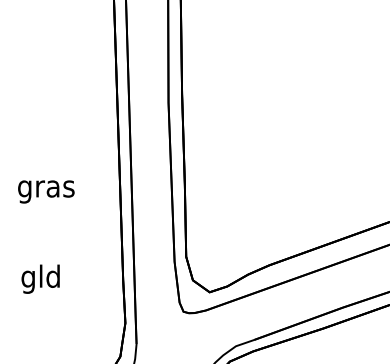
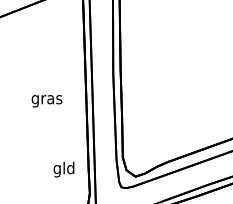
text: (45, 192) -> (46, 101), moved
text: (39, 279) -> (63, 169), moved

